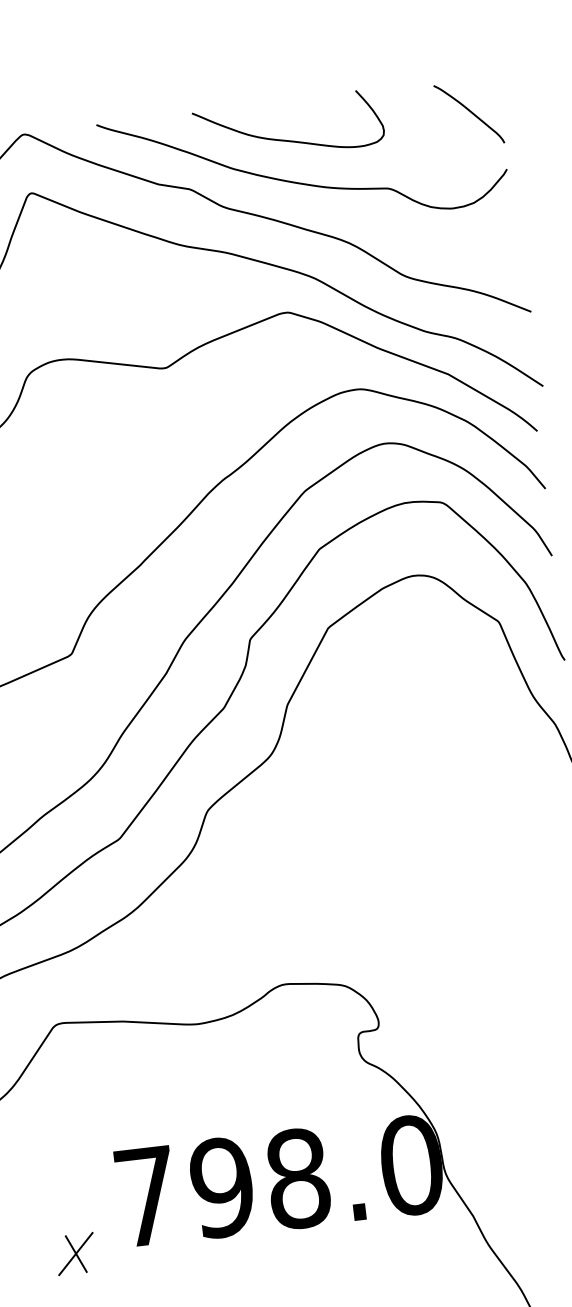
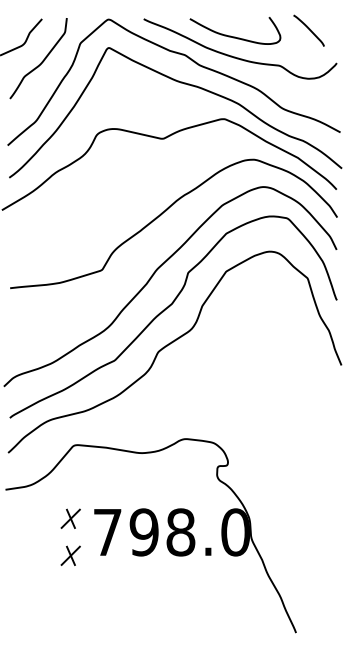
curve: (467, 111) -> (308, 29), moved
part: (66, 1176) -> (70, 518), added

